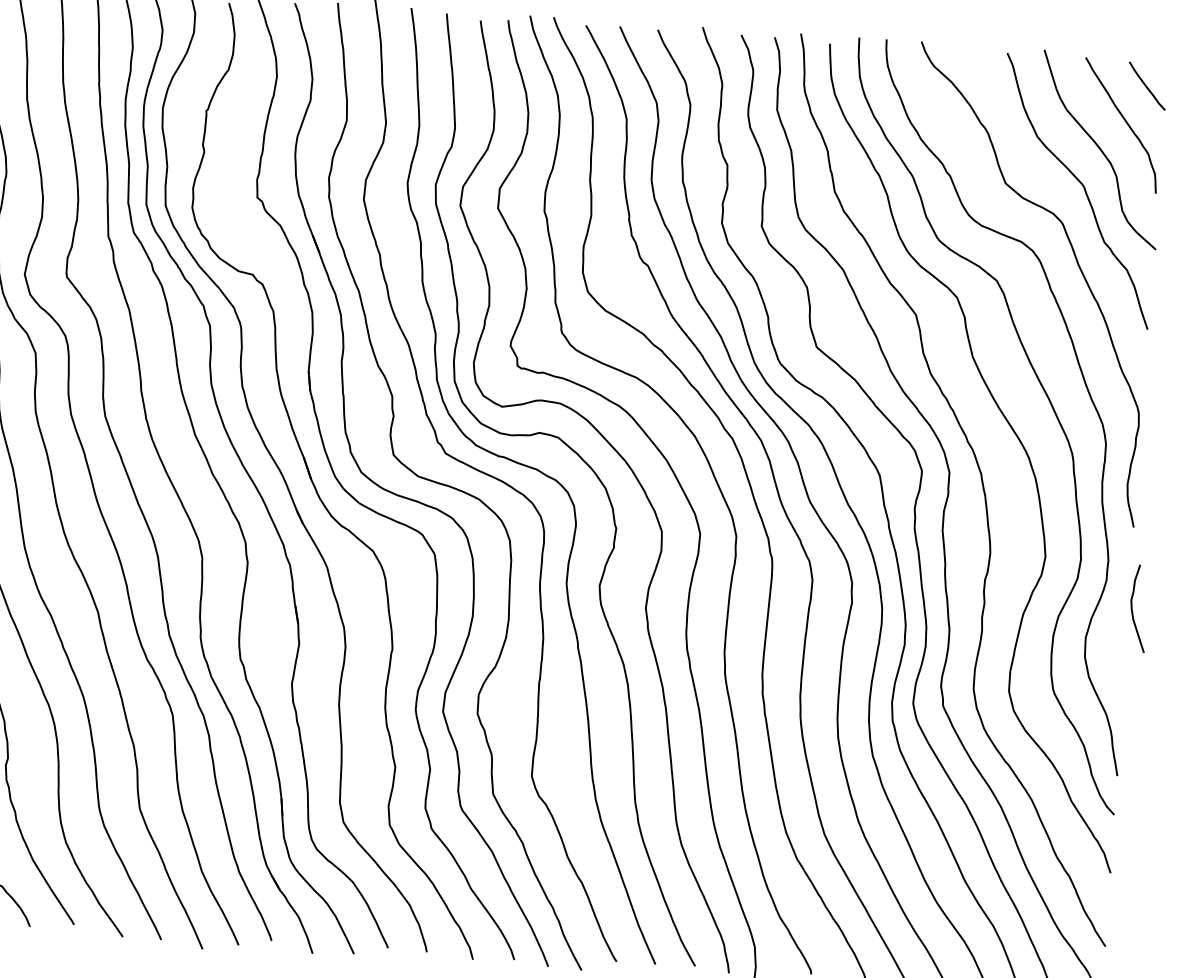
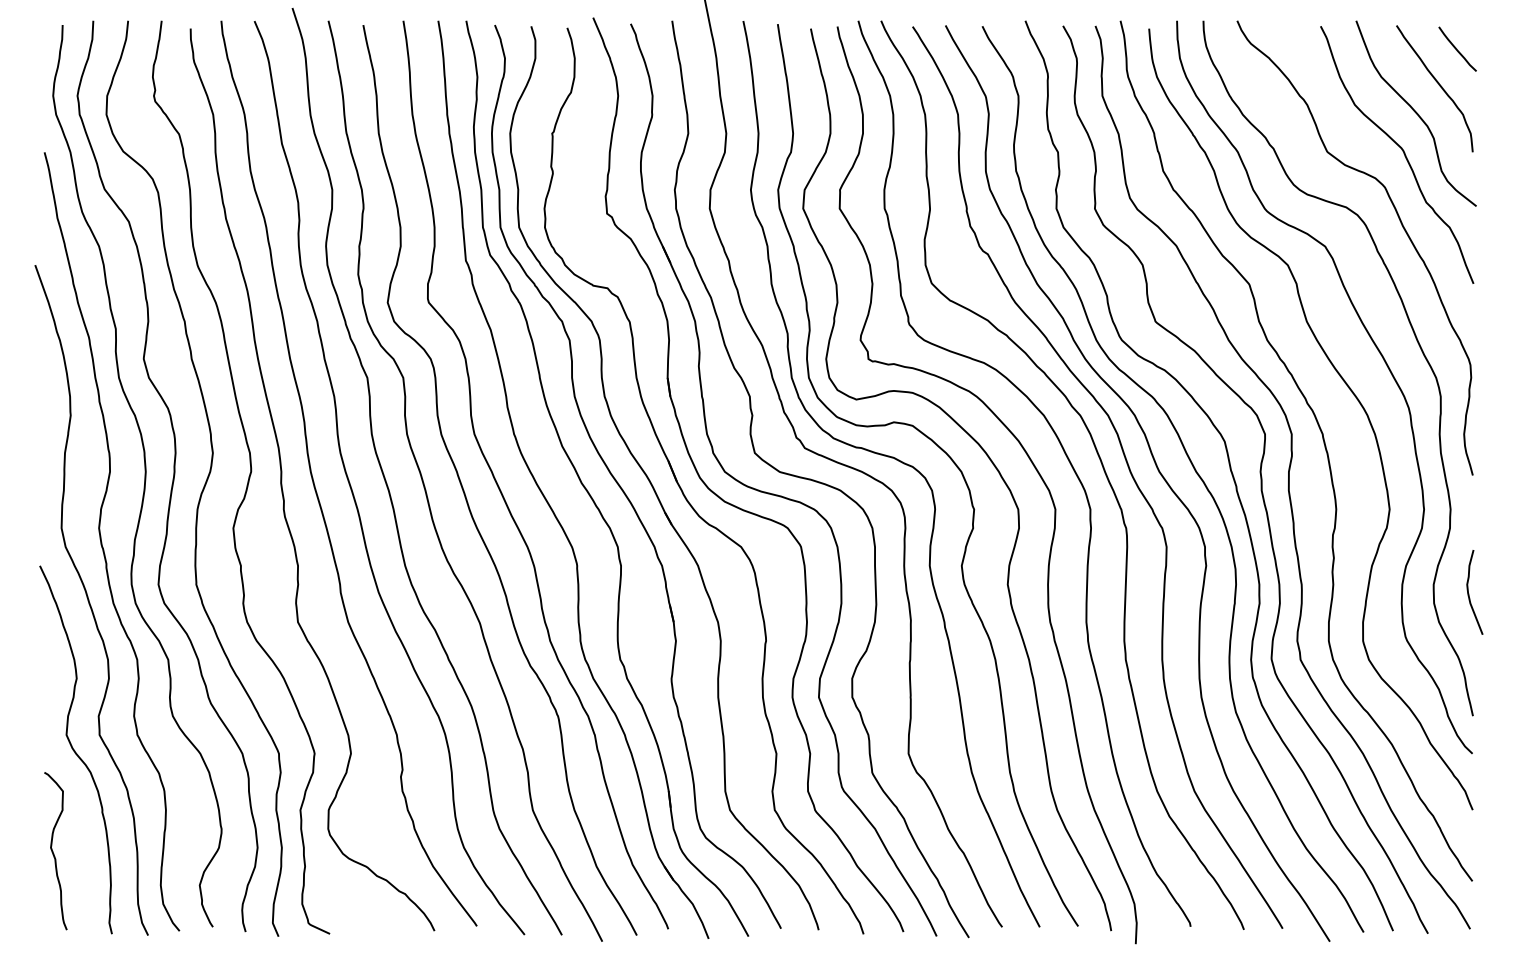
curve: (1133, 609) -> (1469, 593), moved

